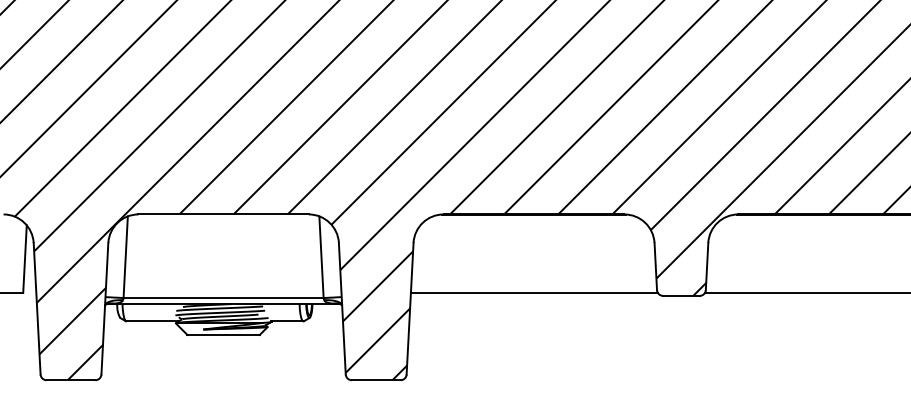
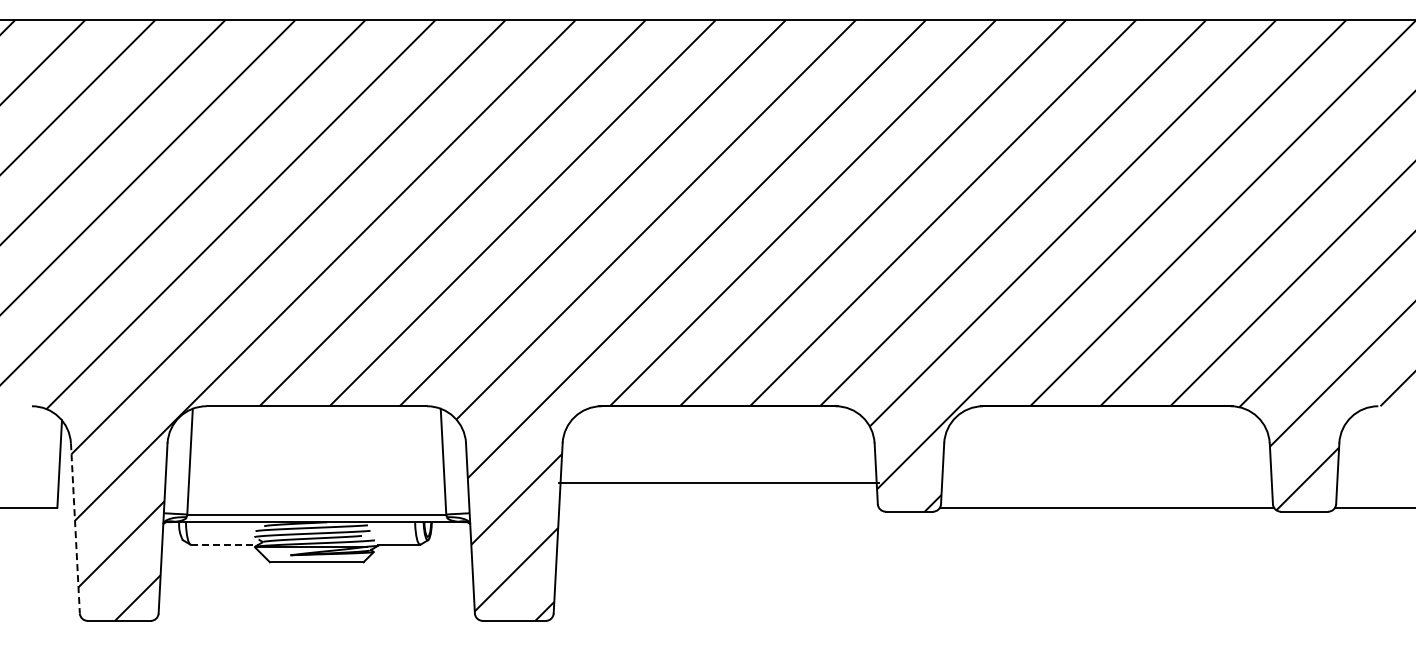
line: (533, 292) -> (718, 482), moved
line: (37, 308) -> (75, 528), solid -> dashed
line: (152, 321) -> (224, 544), solid -> dashed

